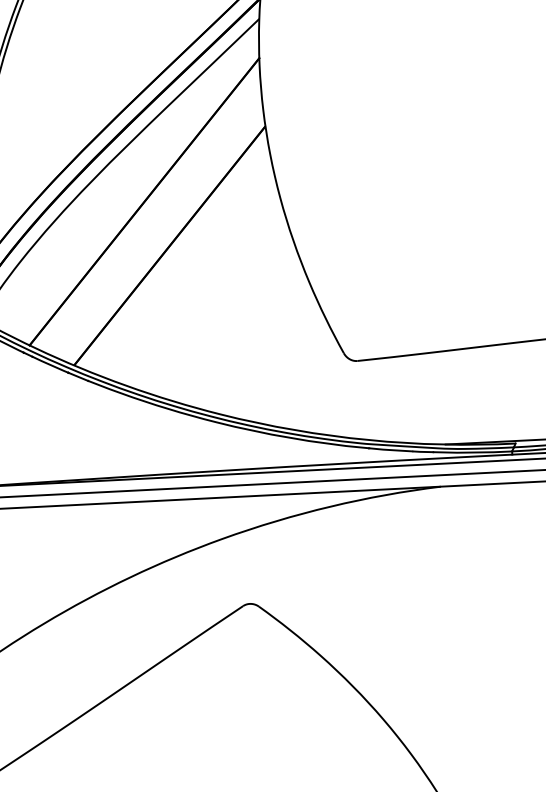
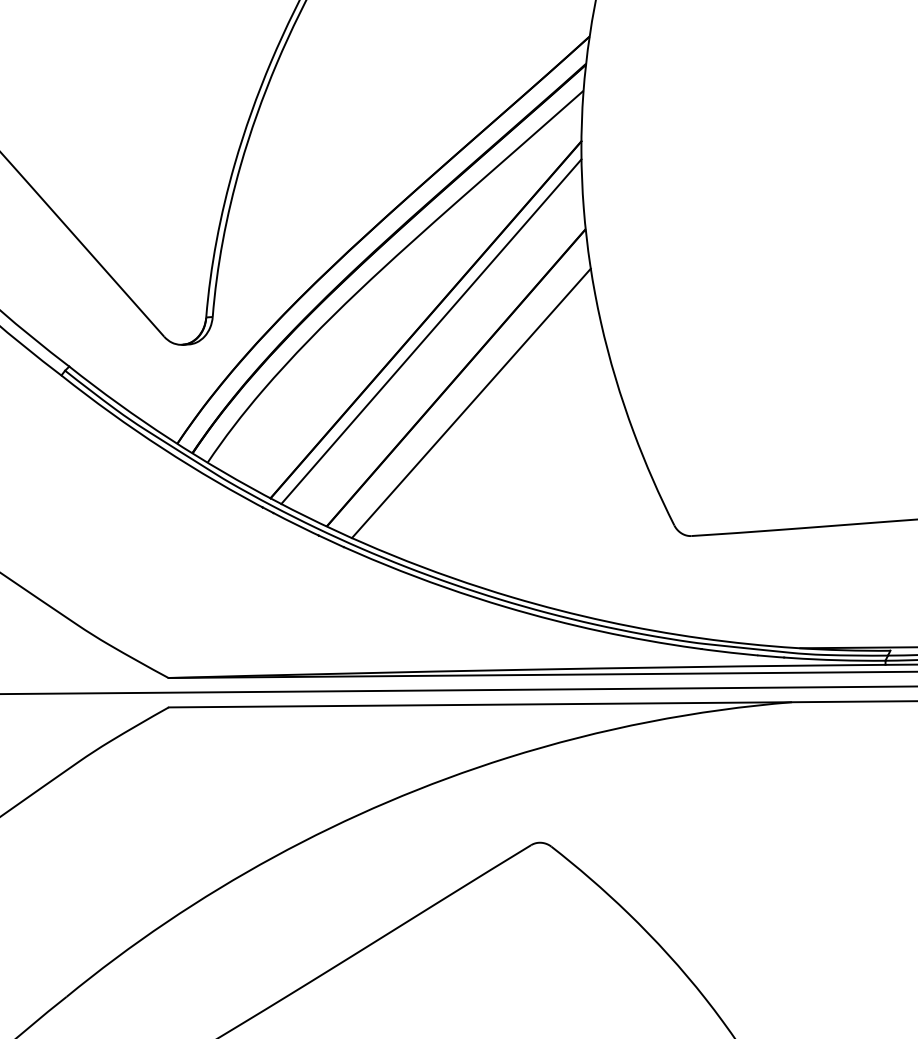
line: (149, 210) -> (431, 331), added
line: (181, 265) -> (470, 403), added

